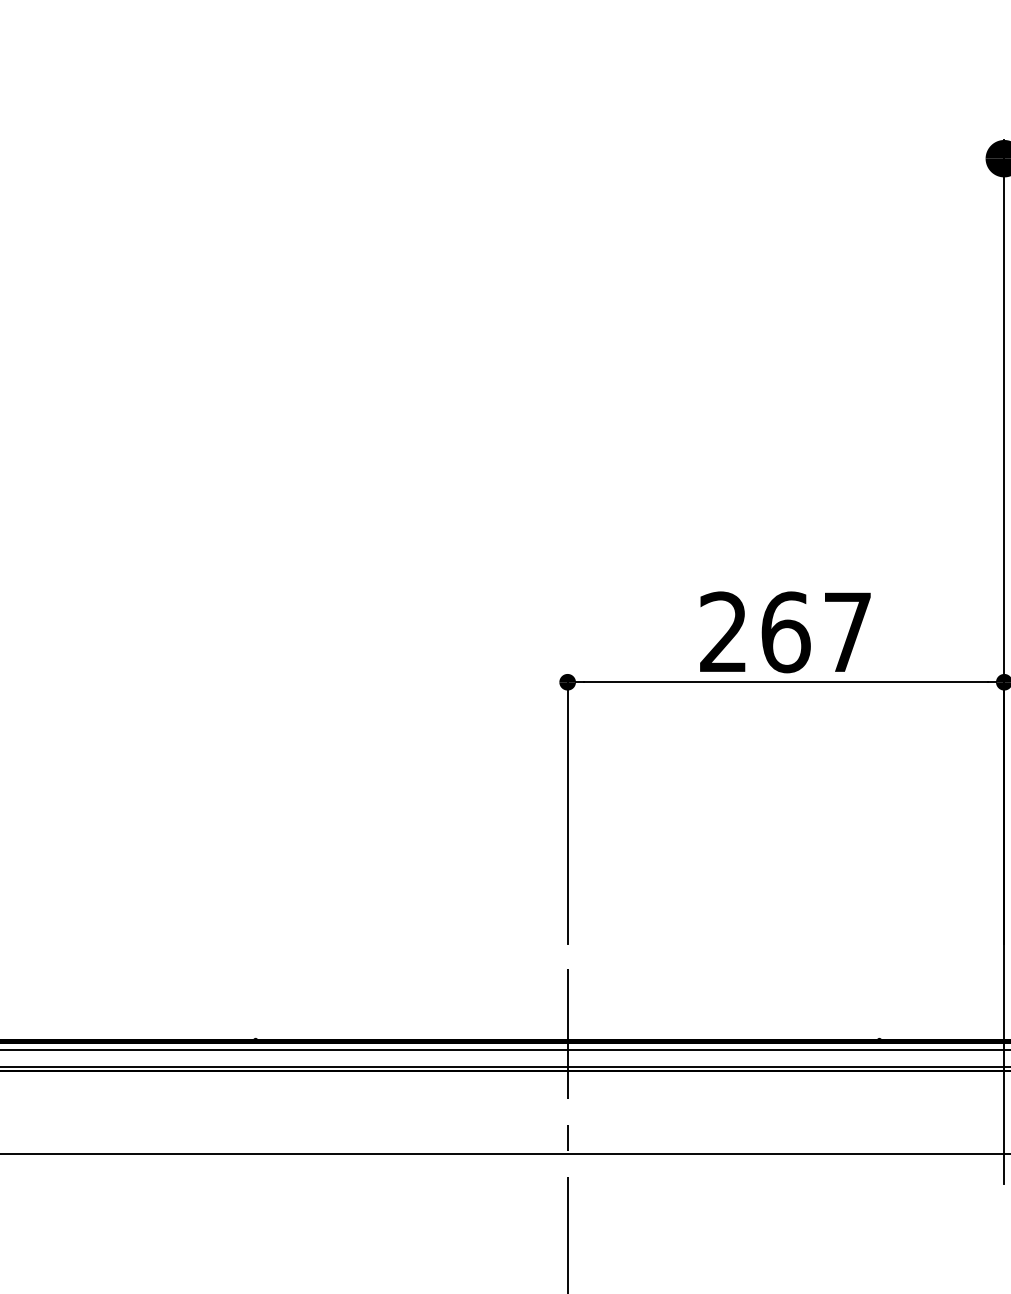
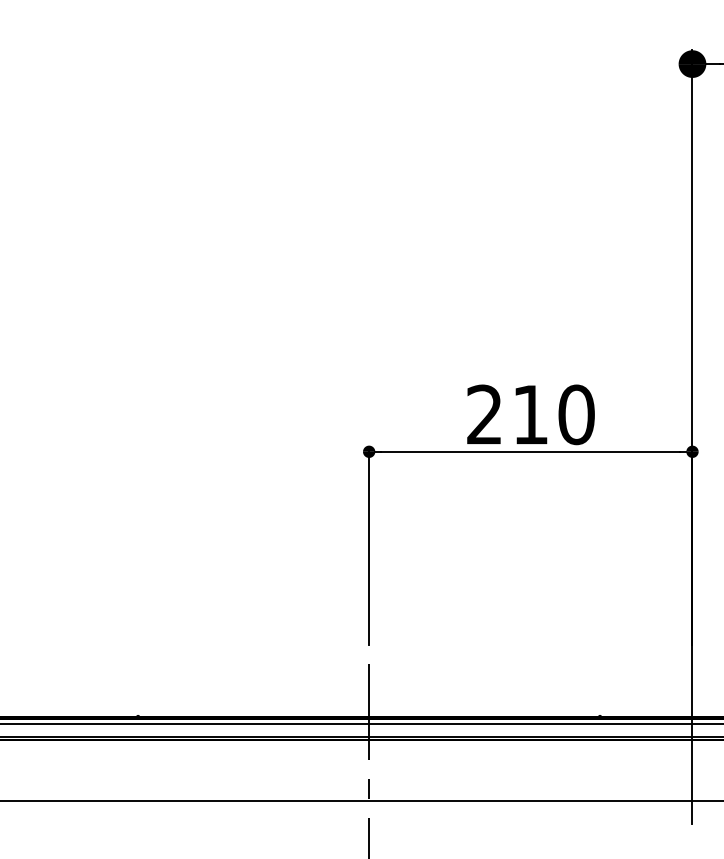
text: (816, 632) -> (553, 414), 267 -> 210

